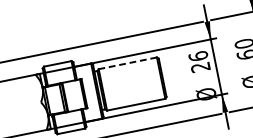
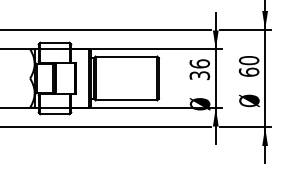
line: (127, 63) -> (126, 56), dashed -> solid
text: (201, 67) -> (200, 75), 26 -> 36

